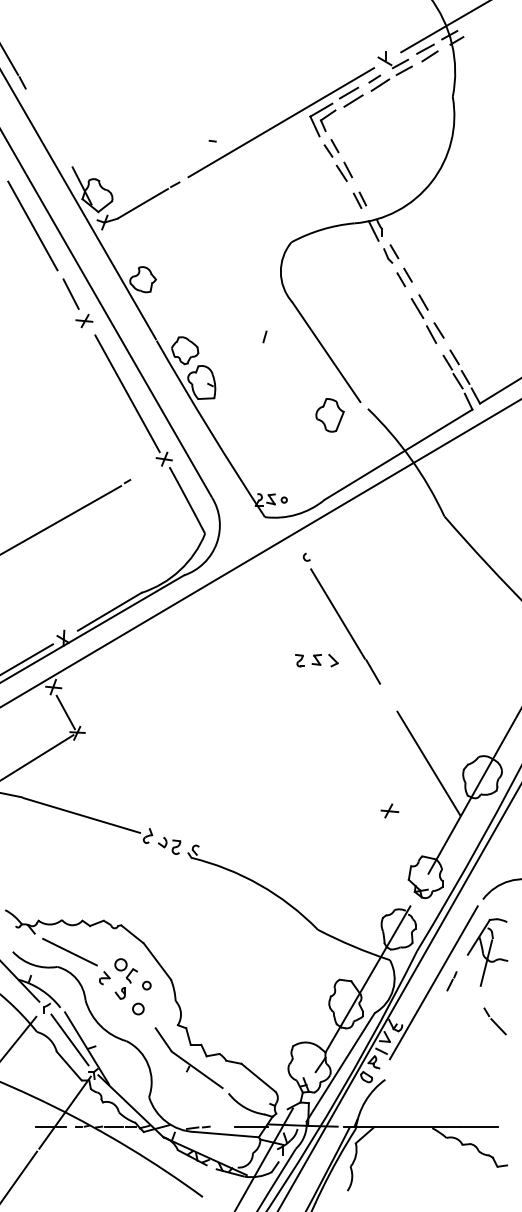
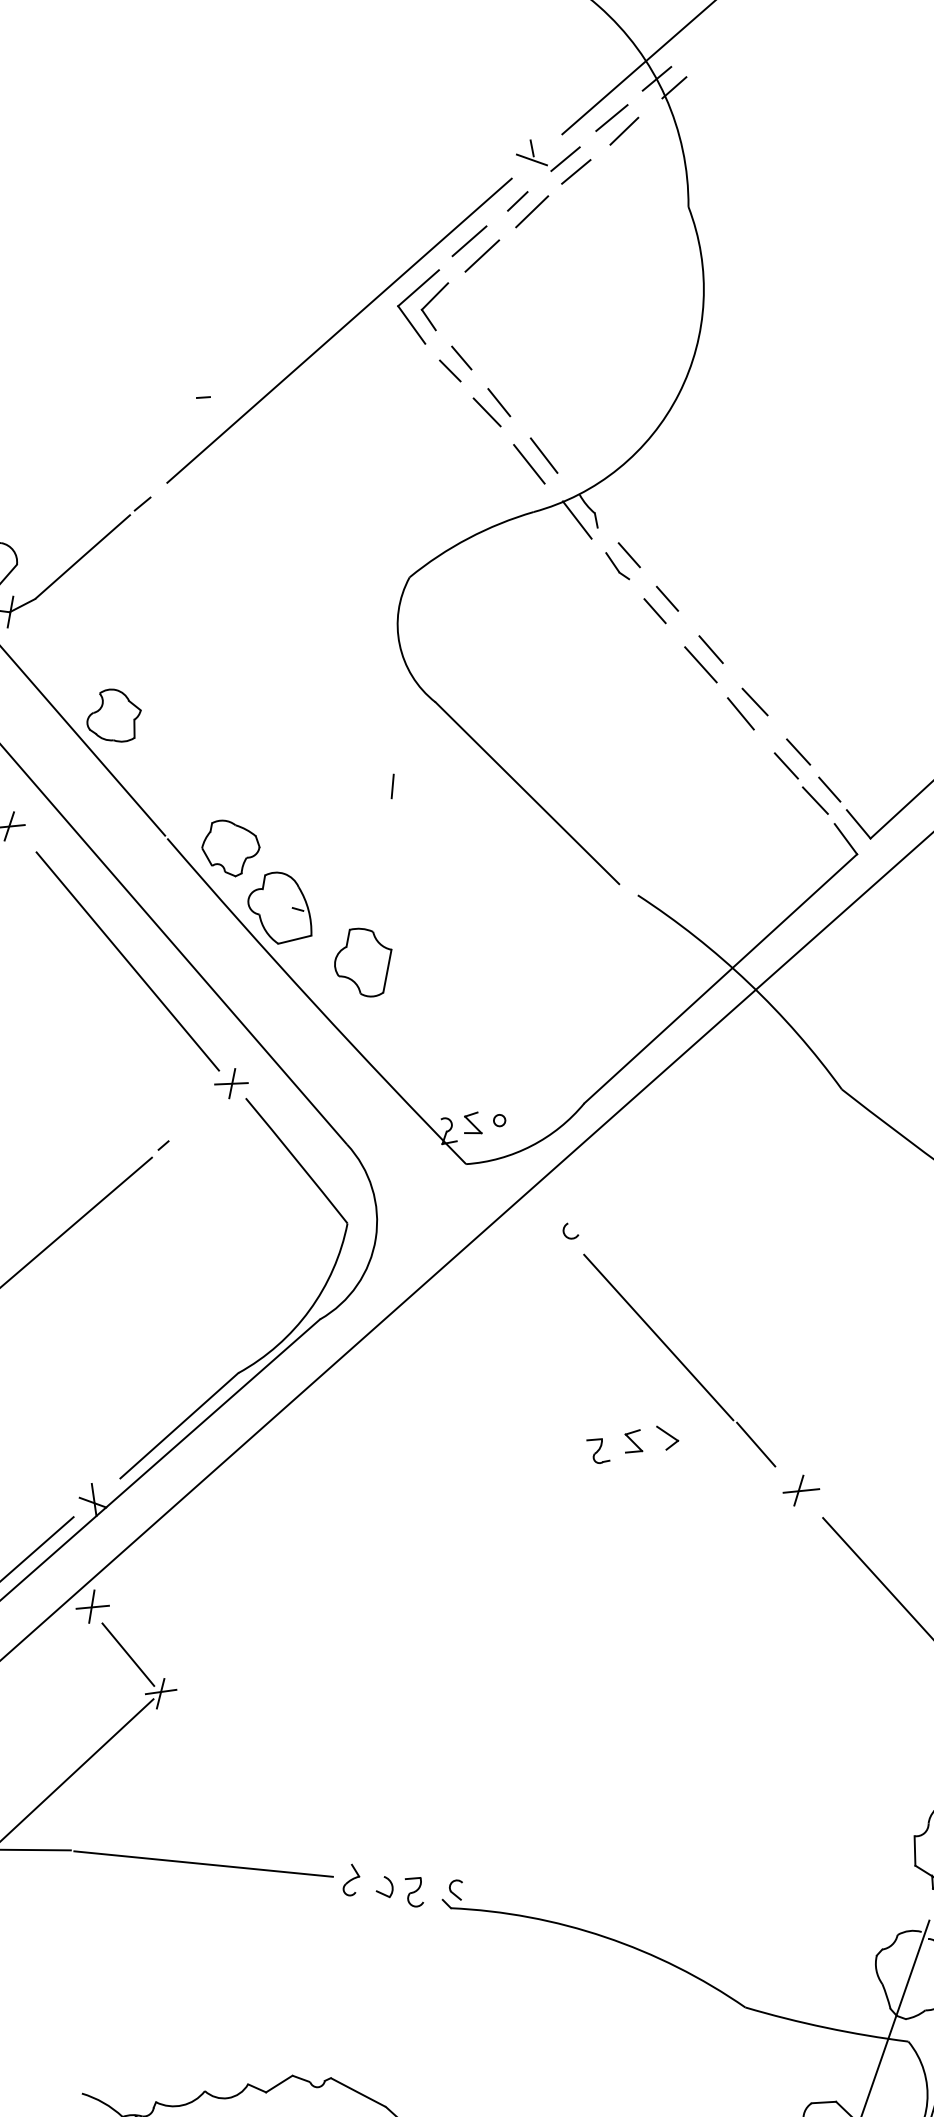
part: (359, 200) -> (535, 461), size x1.43
part: (329, 415) -> (362, 963), moved
part: (389, 810) -> (800, 1489), moved

